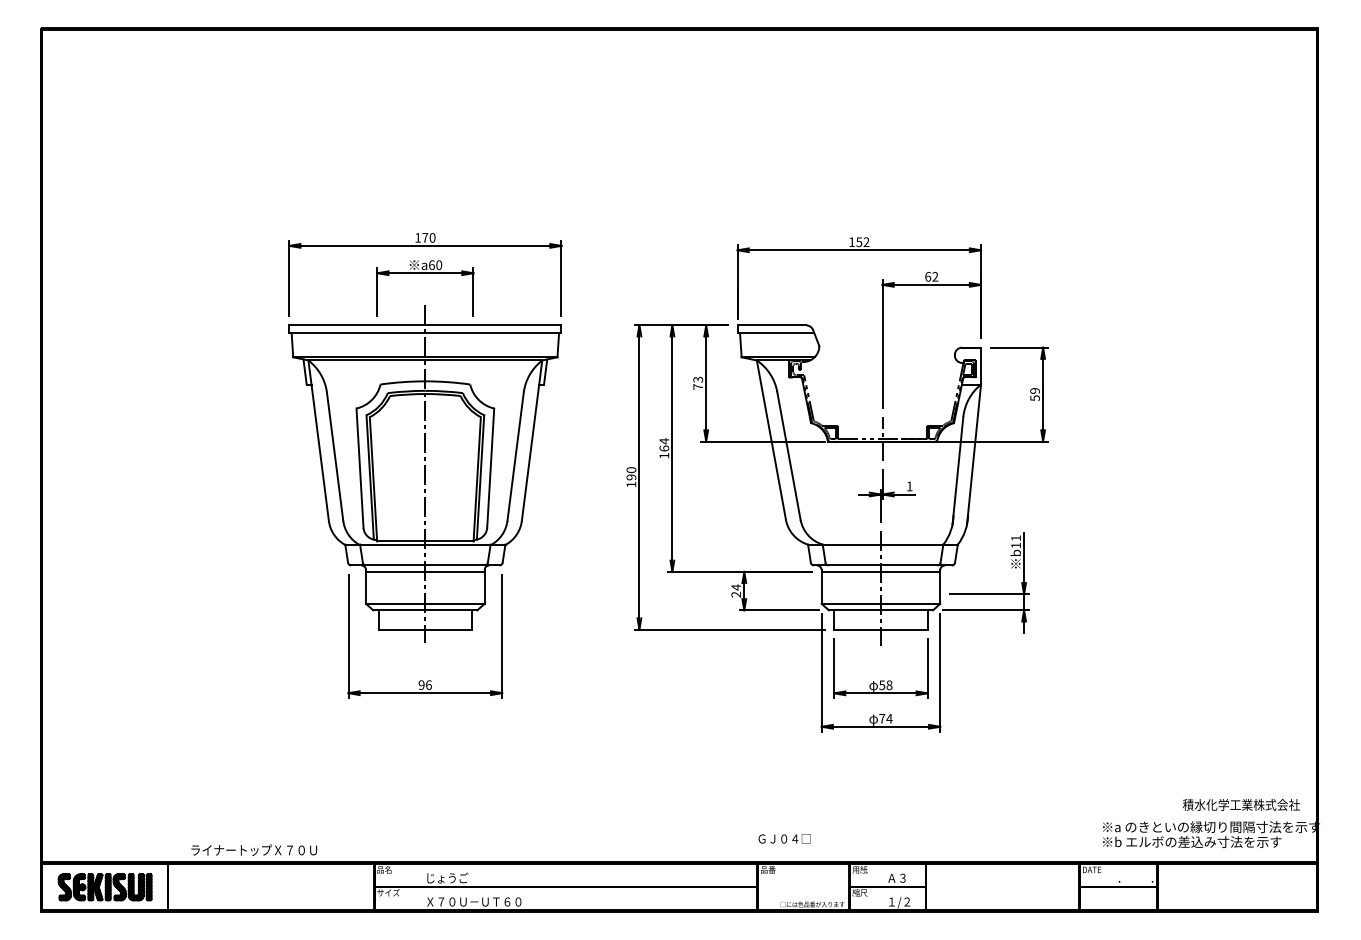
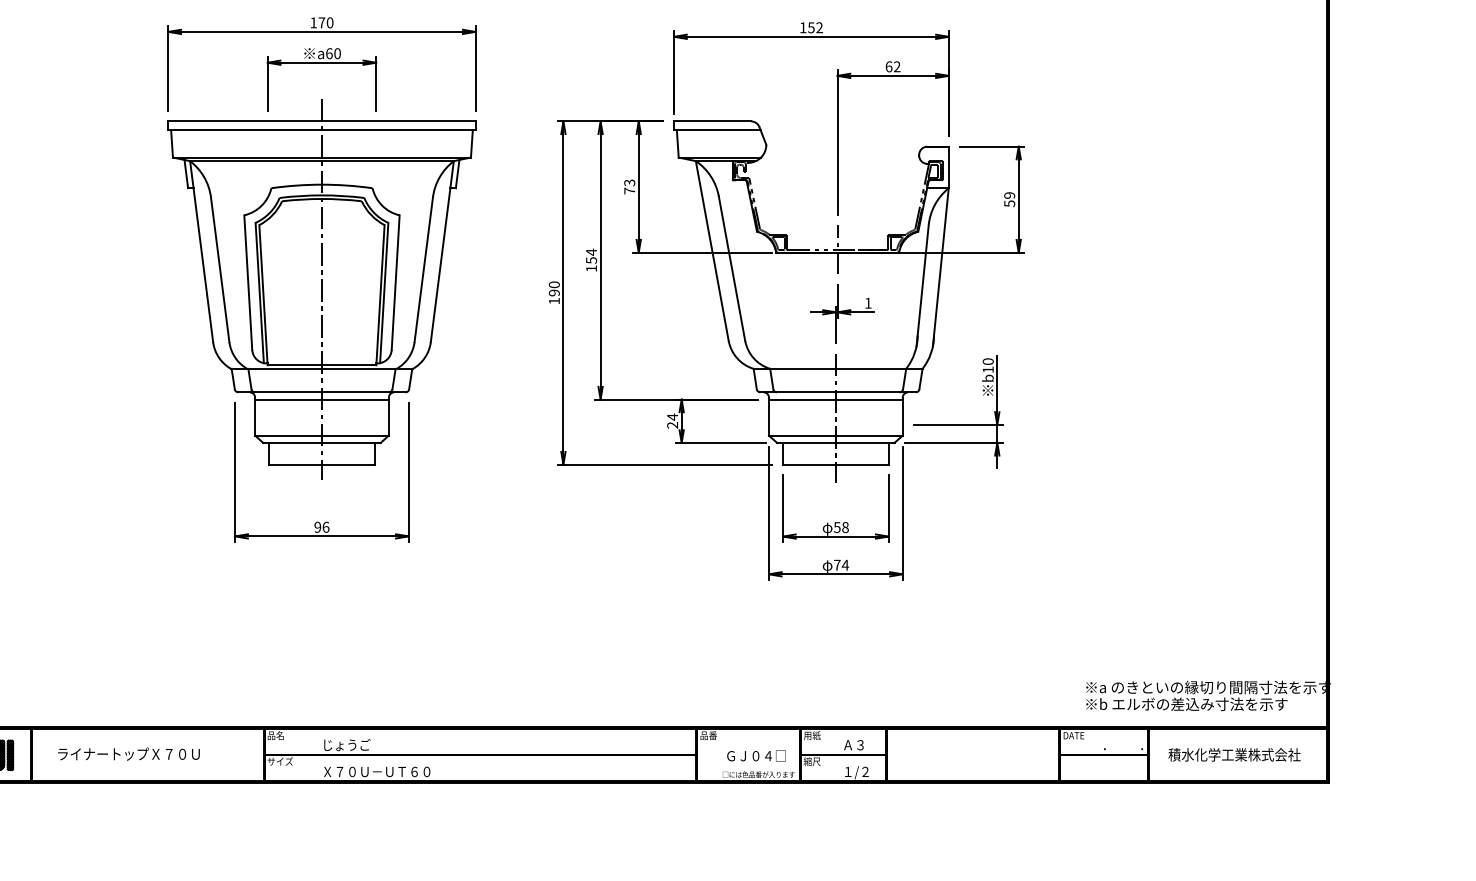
text: (664, 448) -> (591, 260), 164 -> 154
text: (1015, 538) -> (987, 361), b11 -> b10
text: (1241, 804) -> (1234, 754), moved
text: (784, 838) -> (756, 755), moved
text: (254, 849) -> (129, 753), moved

